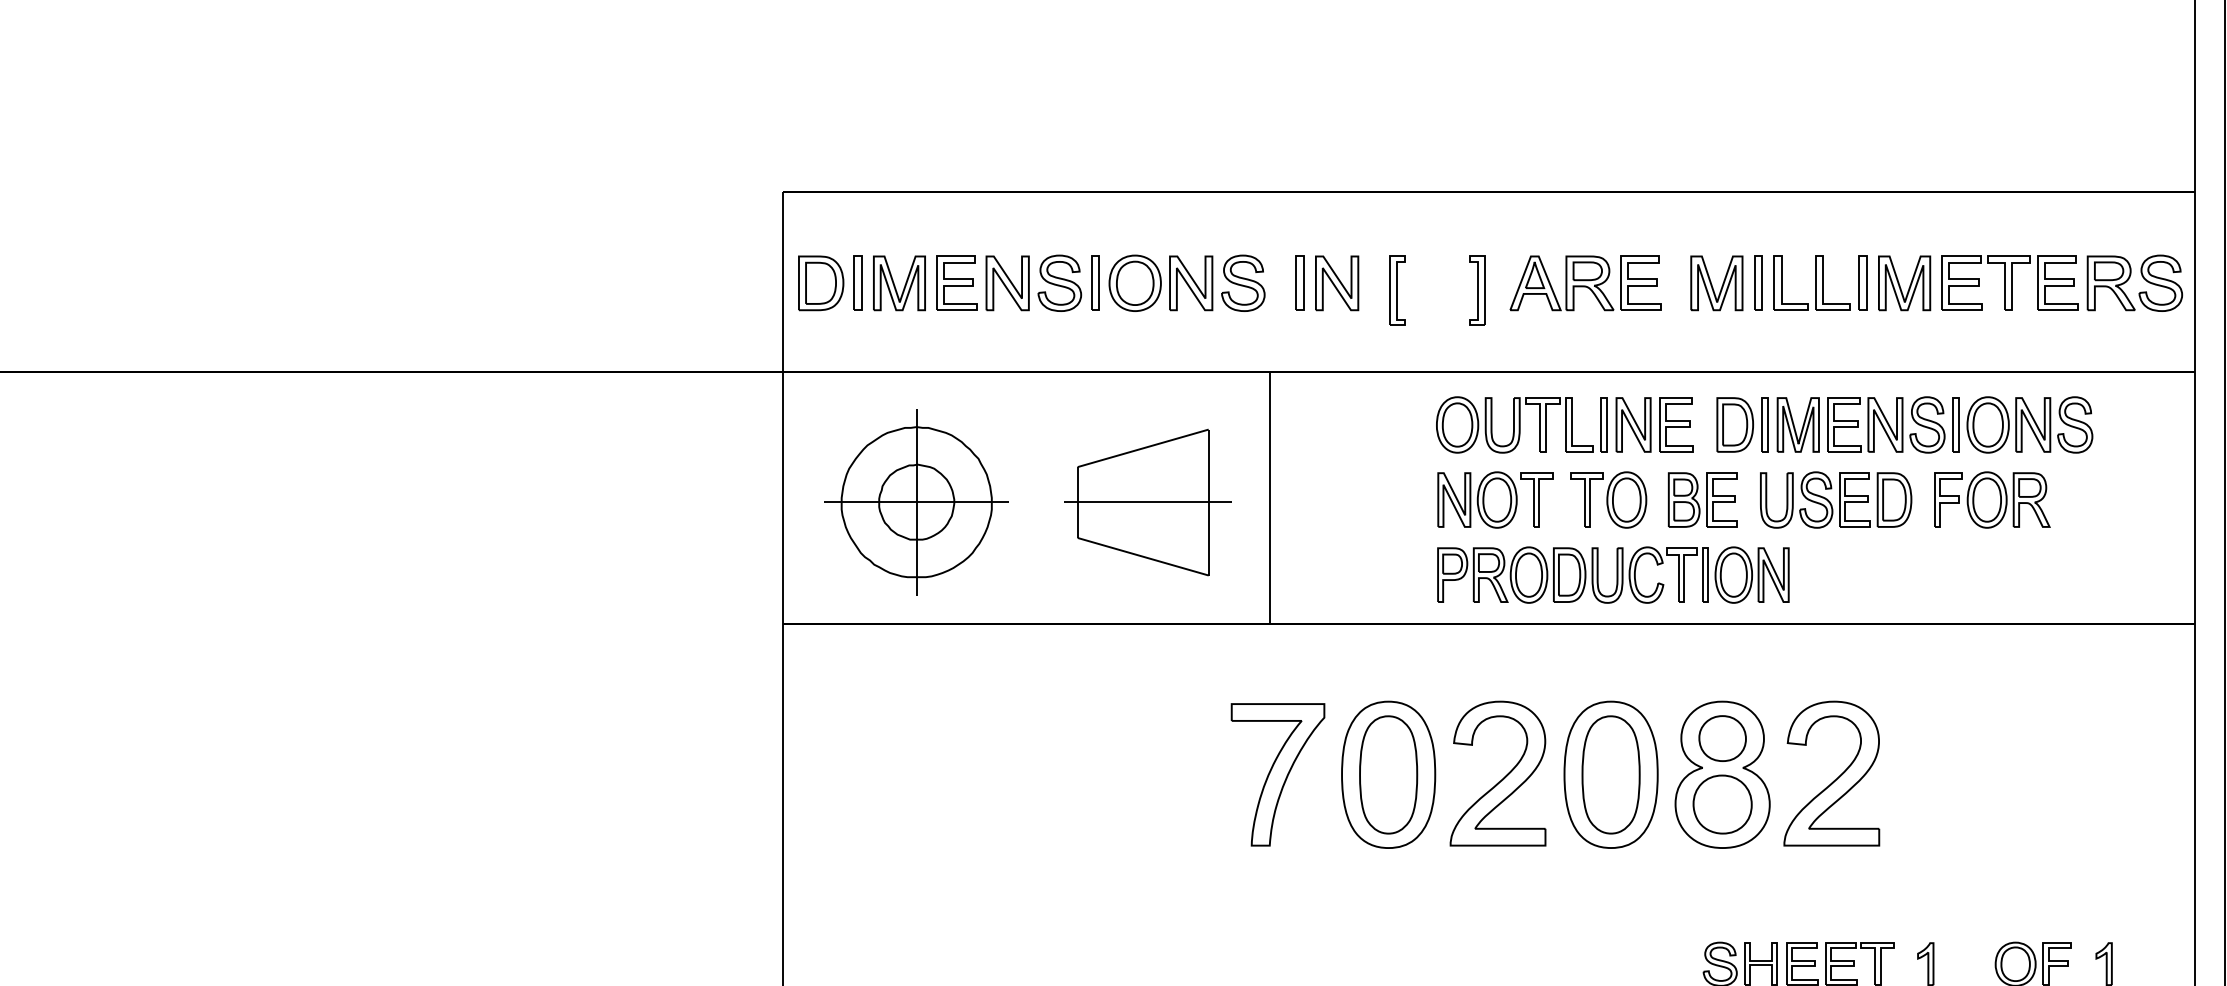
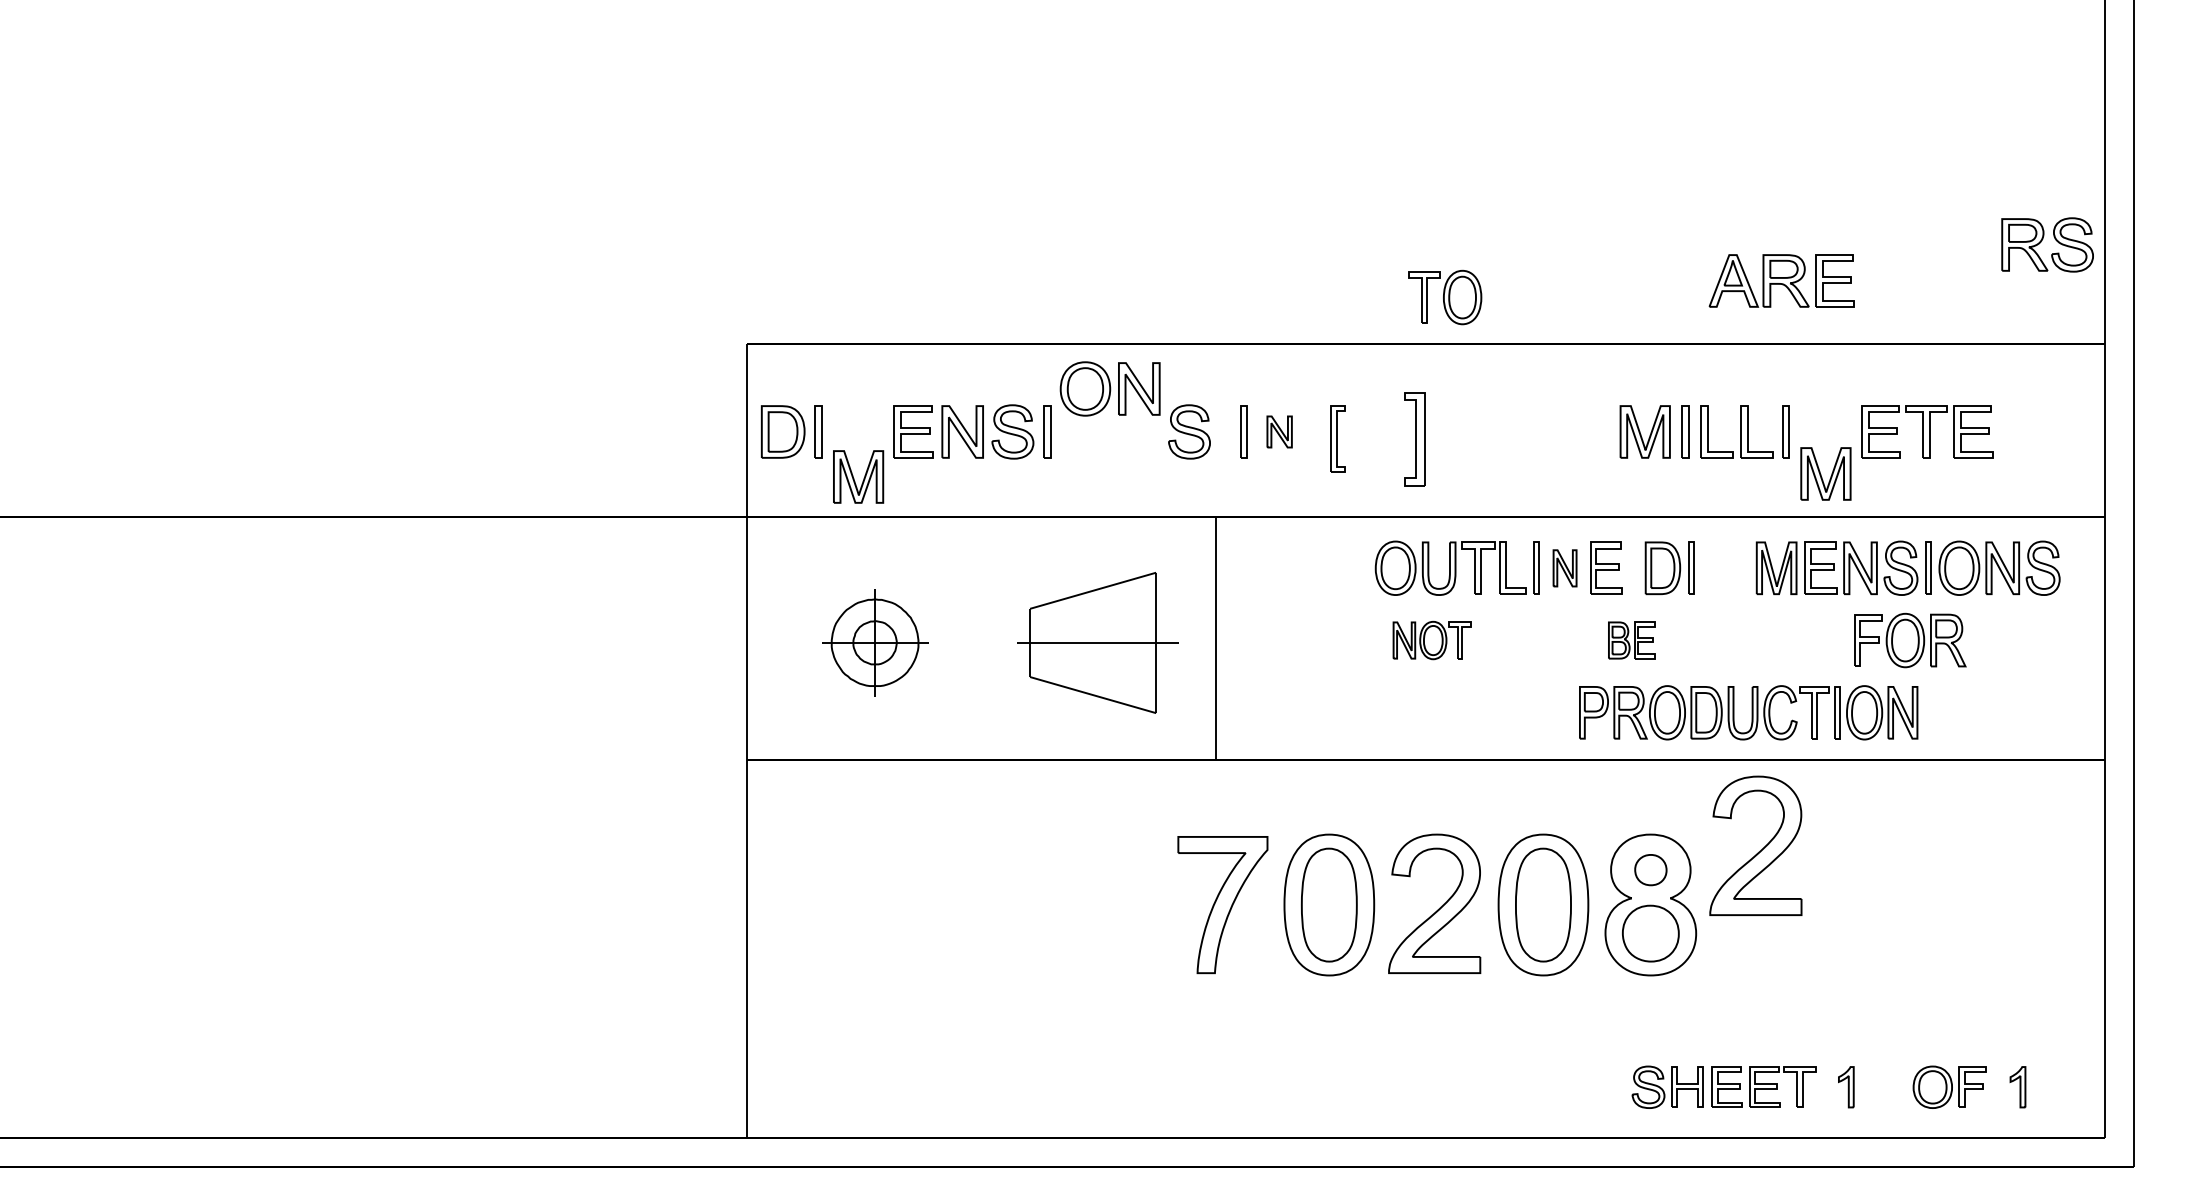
part: (2128, 280) -> (2041, 242), moved
part: (899, 282) -> (858, 476), moved
part: (1160, 282) -> (1109, 388), moved
part: (1336, 282) -> (1279, 431), size x0.6
part: (1585, 282) -> (1781, 280), moved
part: (1904, 282) -> (1825, 473), moved
part: (1477, 290) -> (1414, 438), size x1.4
part: (1934, 424) -> (1907, 567), moved
part: (1632, 425) -> (1564, 568), size x0.7
part: (1494, 500) -> (1431, 640), size x0.7
part: (1609, 500) -> (1445, 297), moved
part: (1702, 500) -> (1631, 640), size x0.7
part: (1835, 500) -> (1759, 640), removed
part: (916, 502) -> (874, 642), size x0.6
part: (1613, 574) -> (1748, 712), moved
part: (1722, 737) -> (1650, 869), size x0.7
part: (1834, 779) -> (1758, 851), moved

